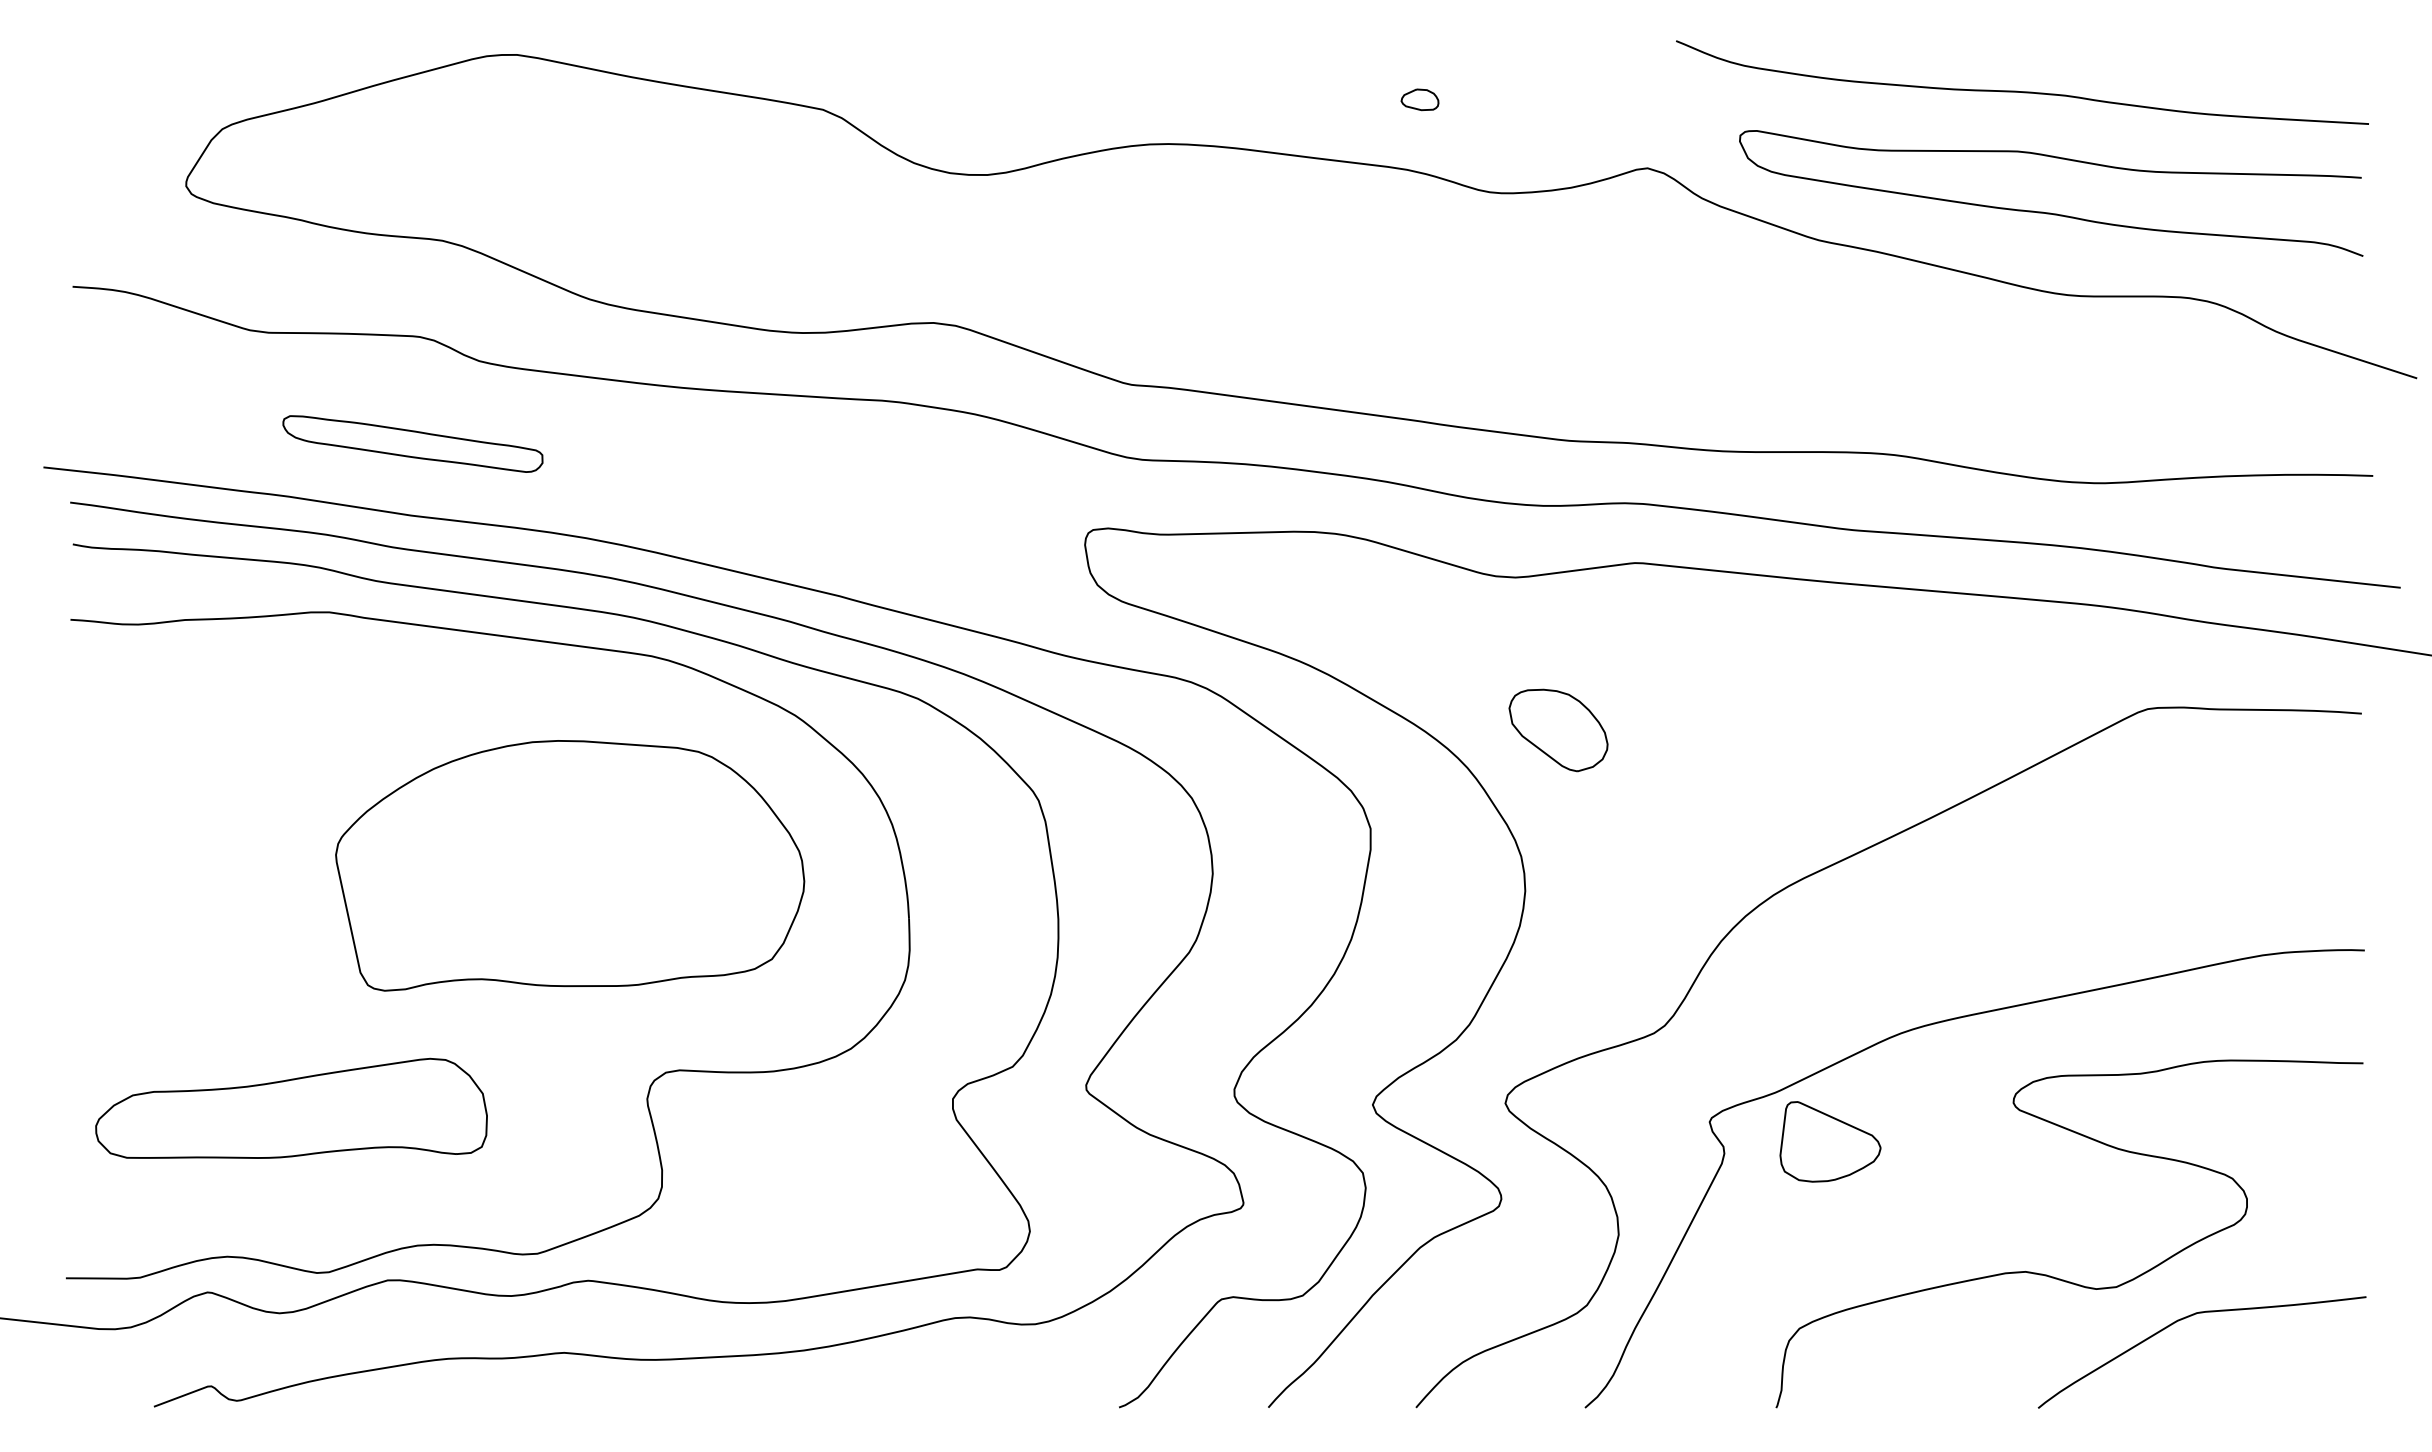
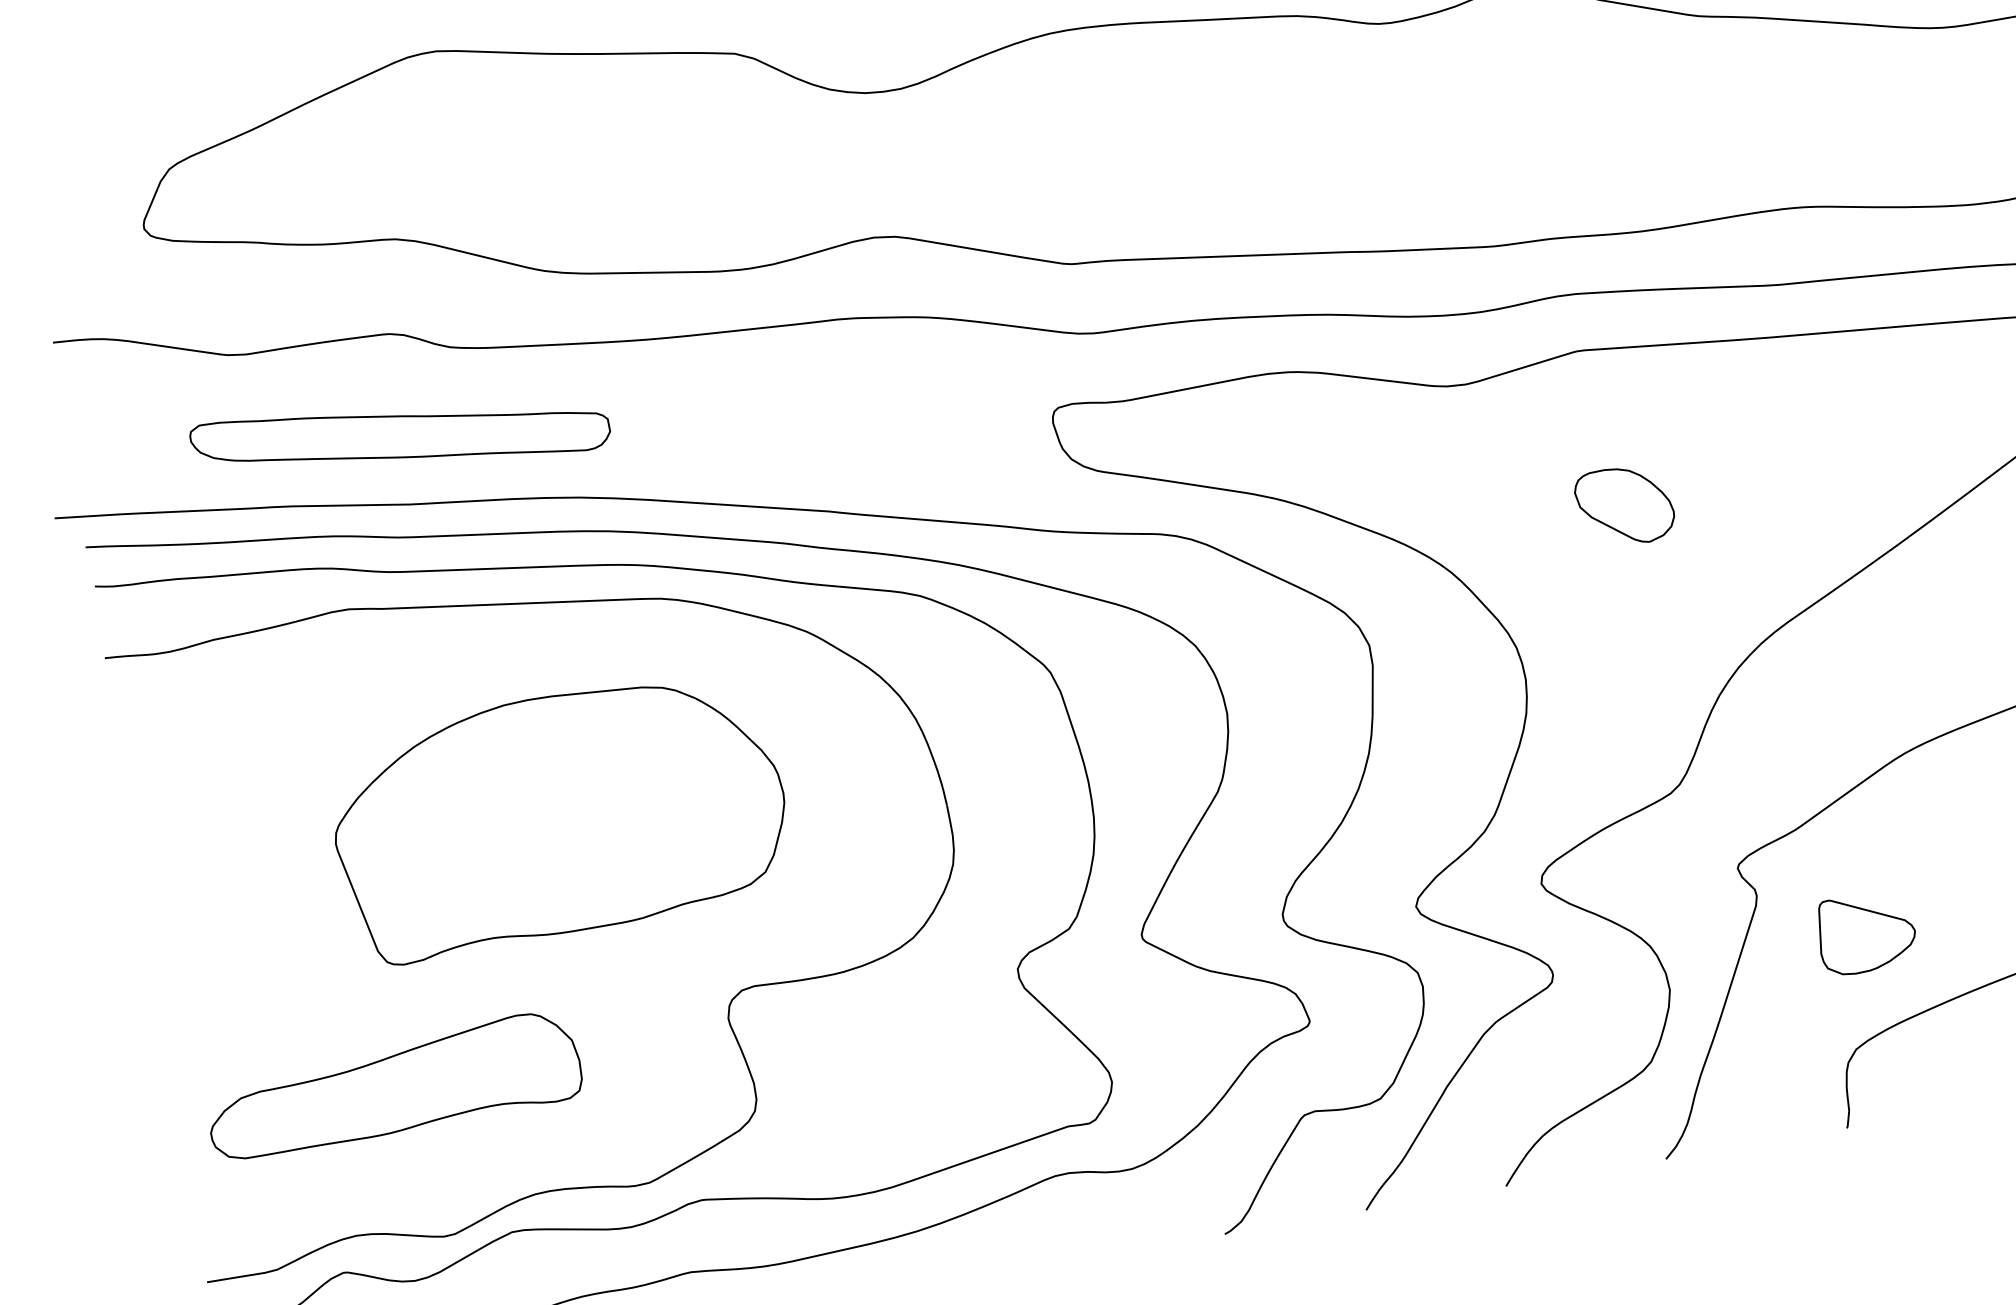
part: (412, 443) -> (400, 436), size x1.67
part: (1558, 730) -> (1625, 506), moved
part: (570, 865) -> (559, 816), moved
part: (1830, 1141) -> (1866, 932), moved

